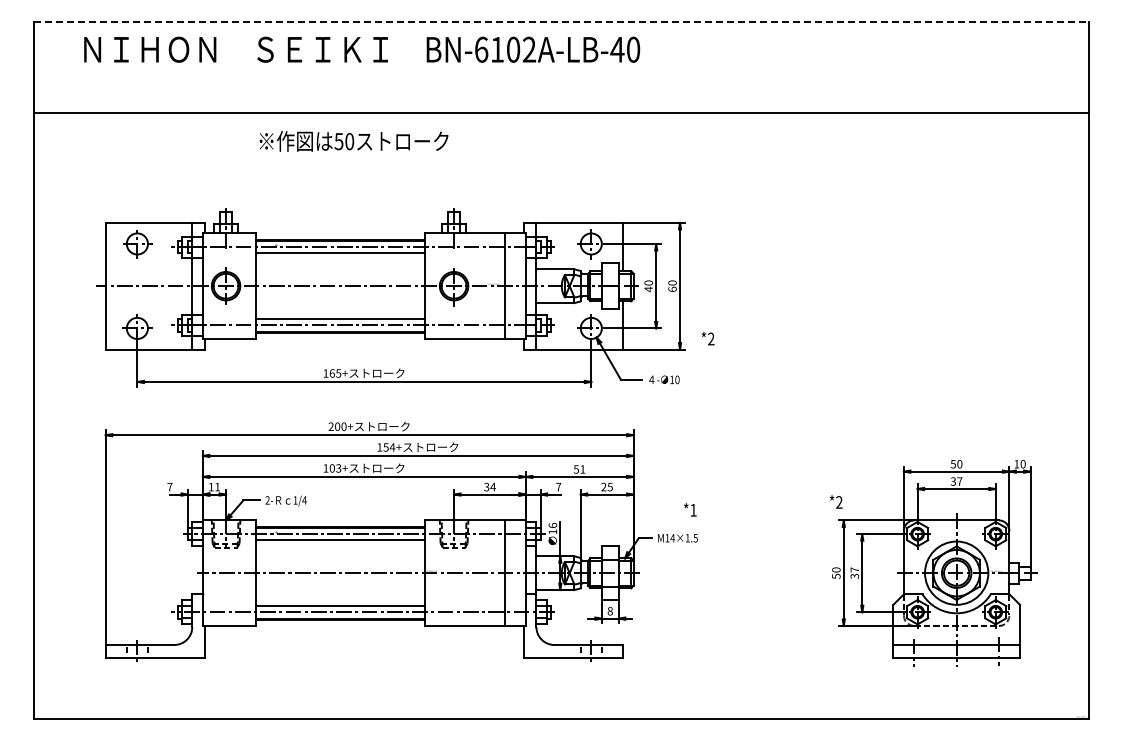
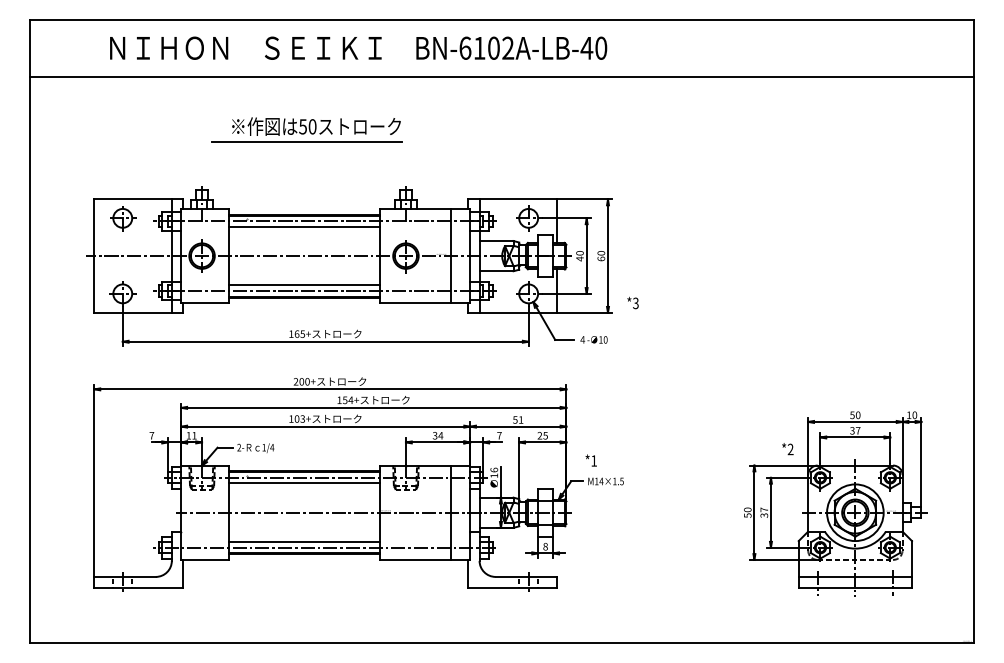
line: (561, 22) -> (502, 20), dashed -> solid
text: (362, 49) -> (358, 48), moved
line: (561, 113) -> (502, 76), moved
line: (343, 158) -> (307, 141), added
text: (711, 339) -> (636, 303), *2 -> *3
text: (835, 501) -> (787, 448), moved
text: (690, 509) -> (591, 460), moved

